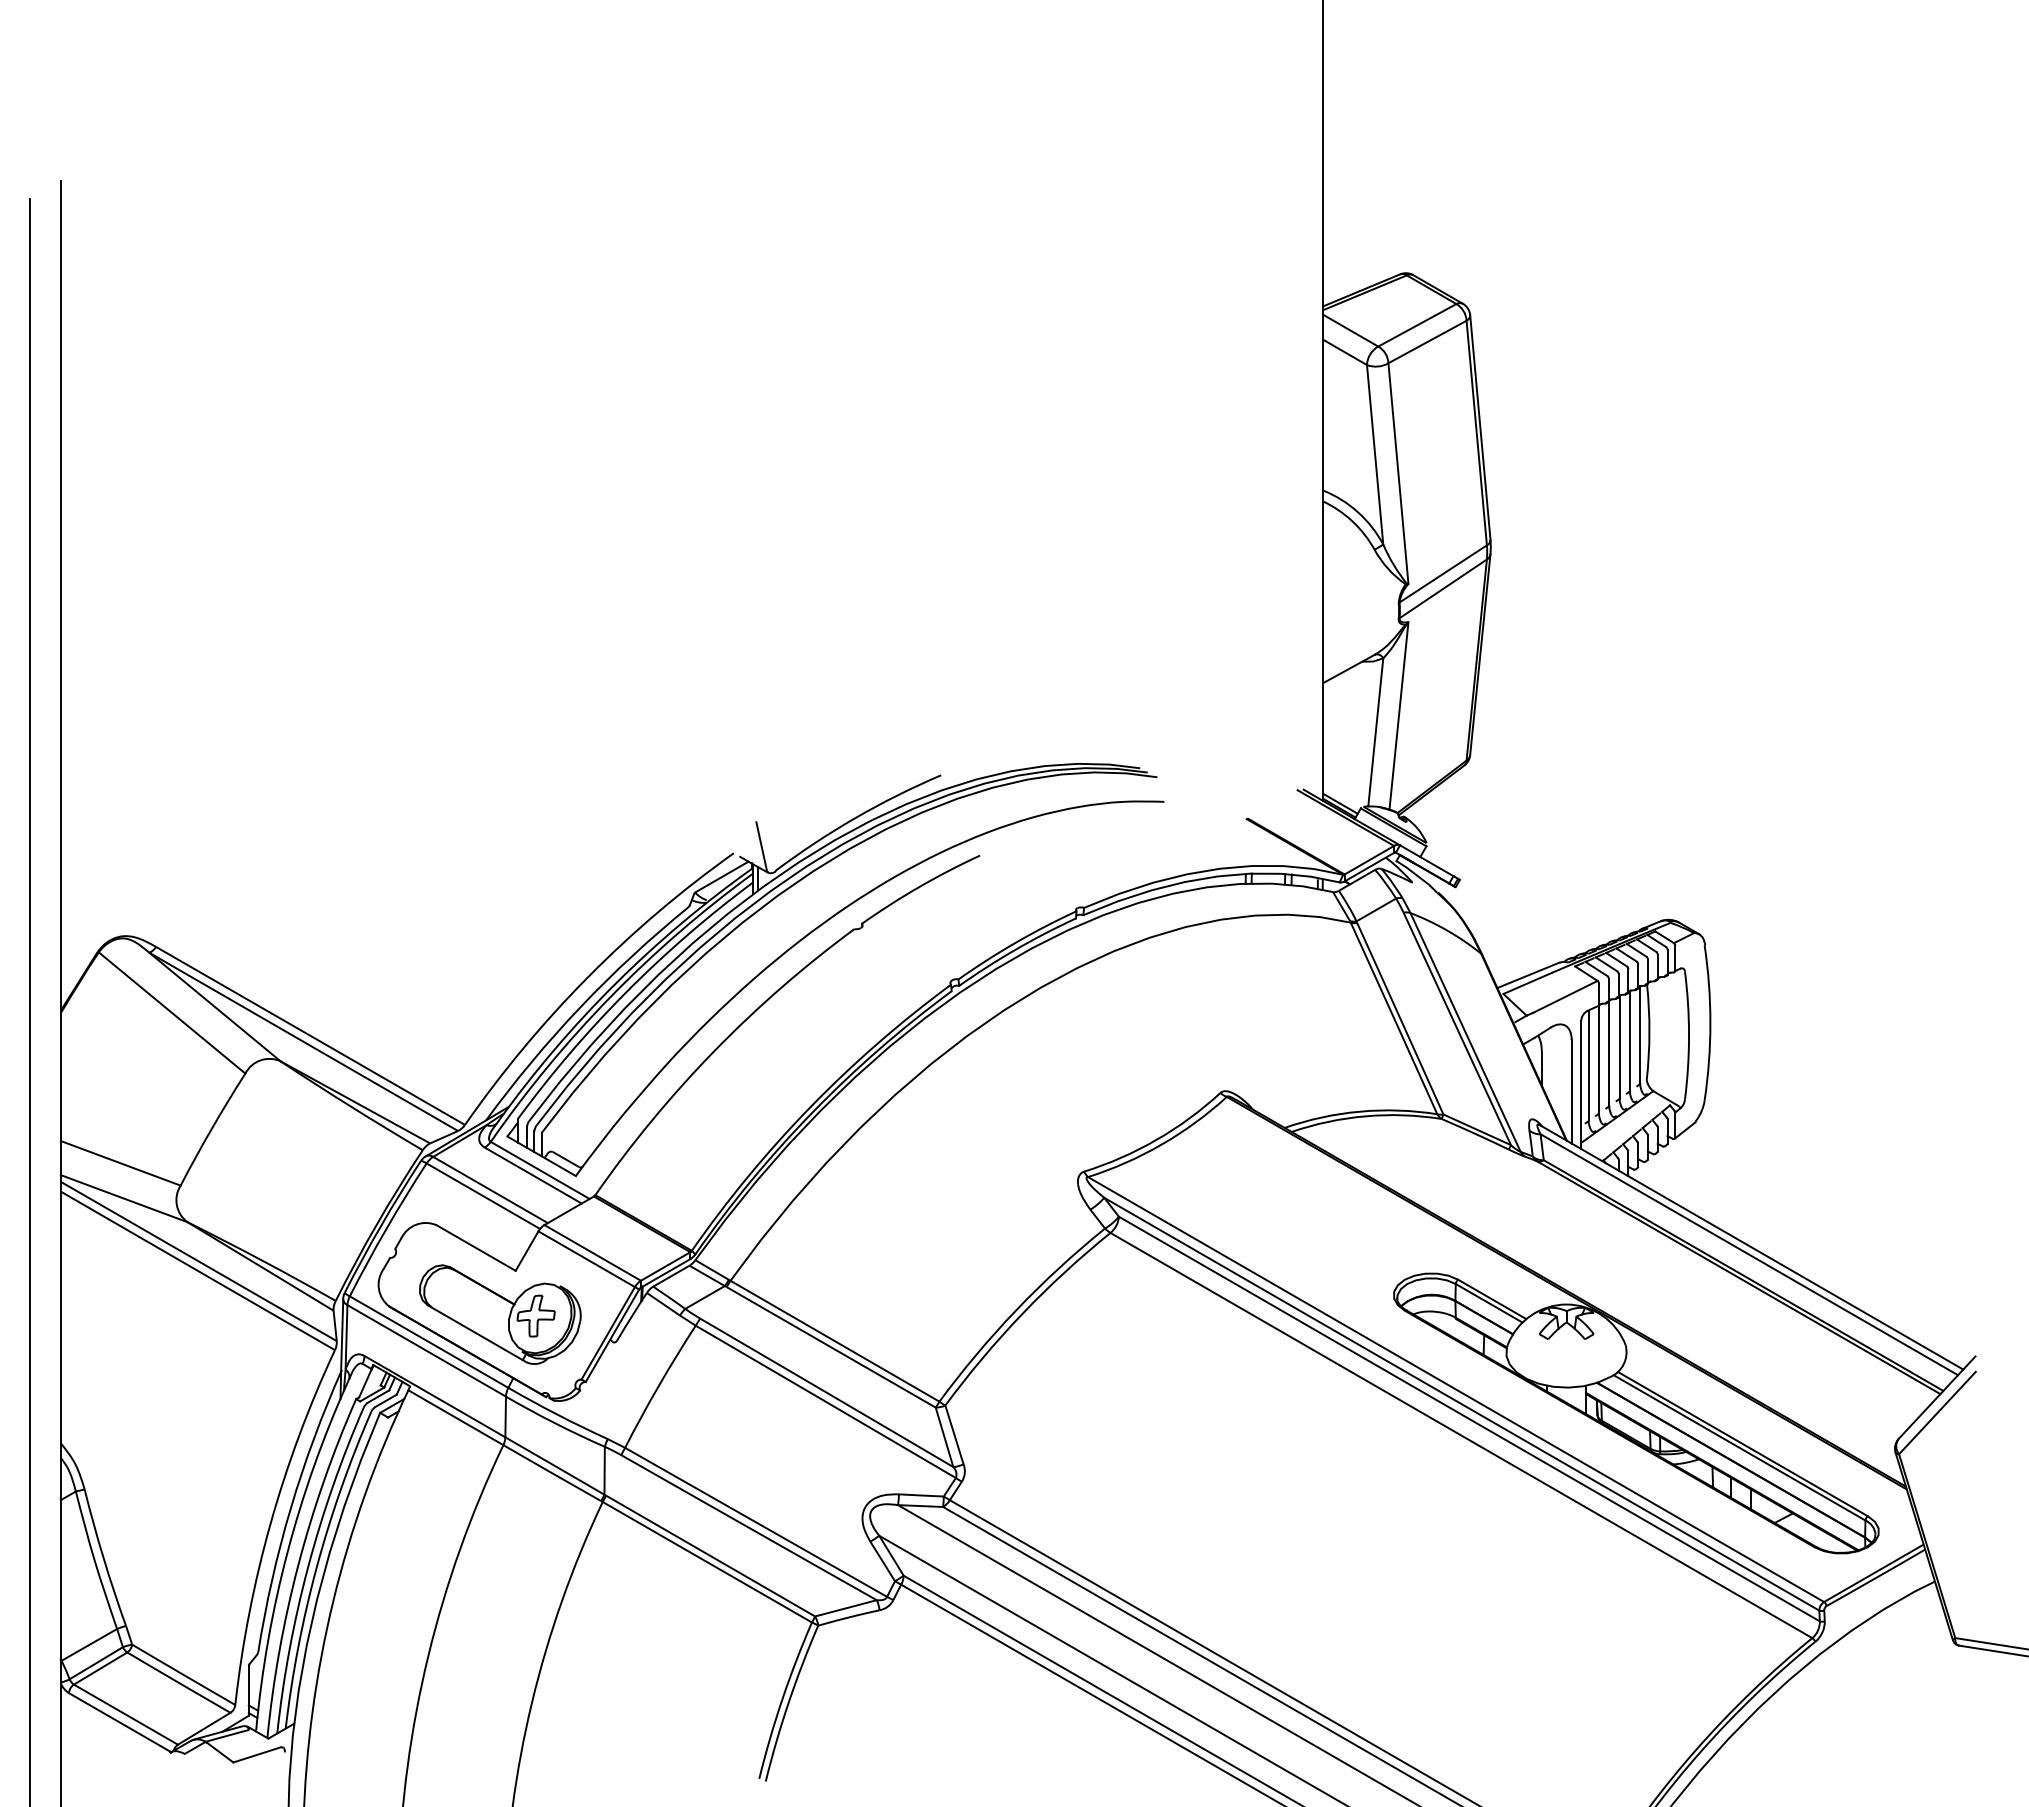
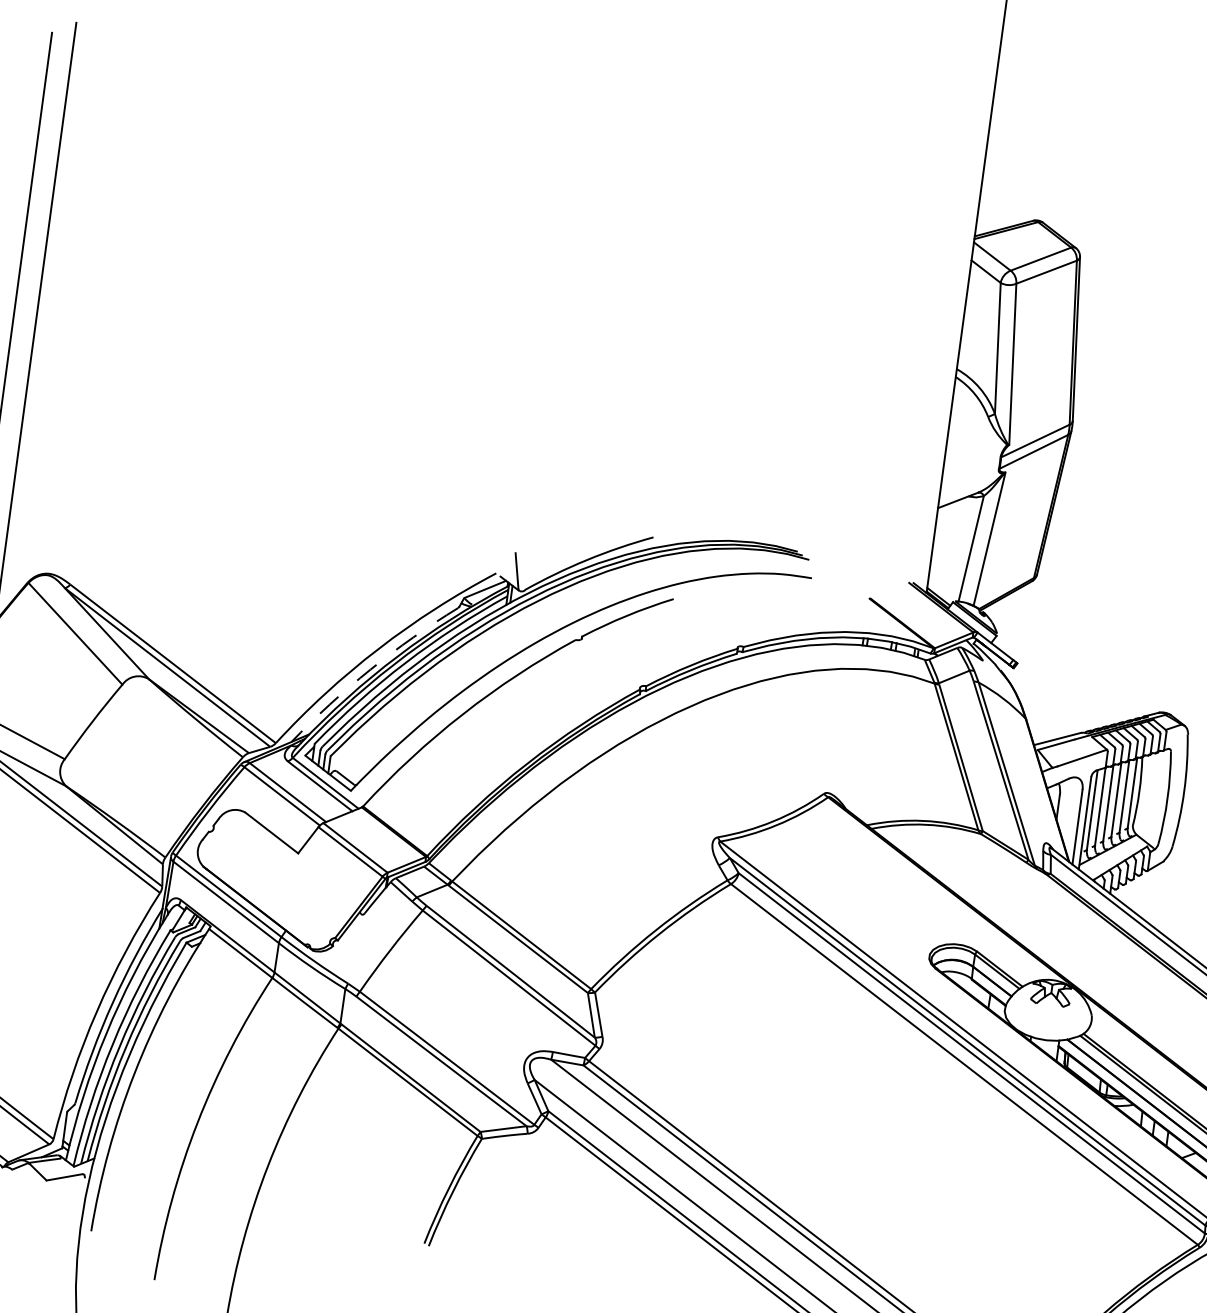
arc: (580, 1007) -> (370, 669), solid -> dashed
part: (500, 1314) -> (282, 883), removed

